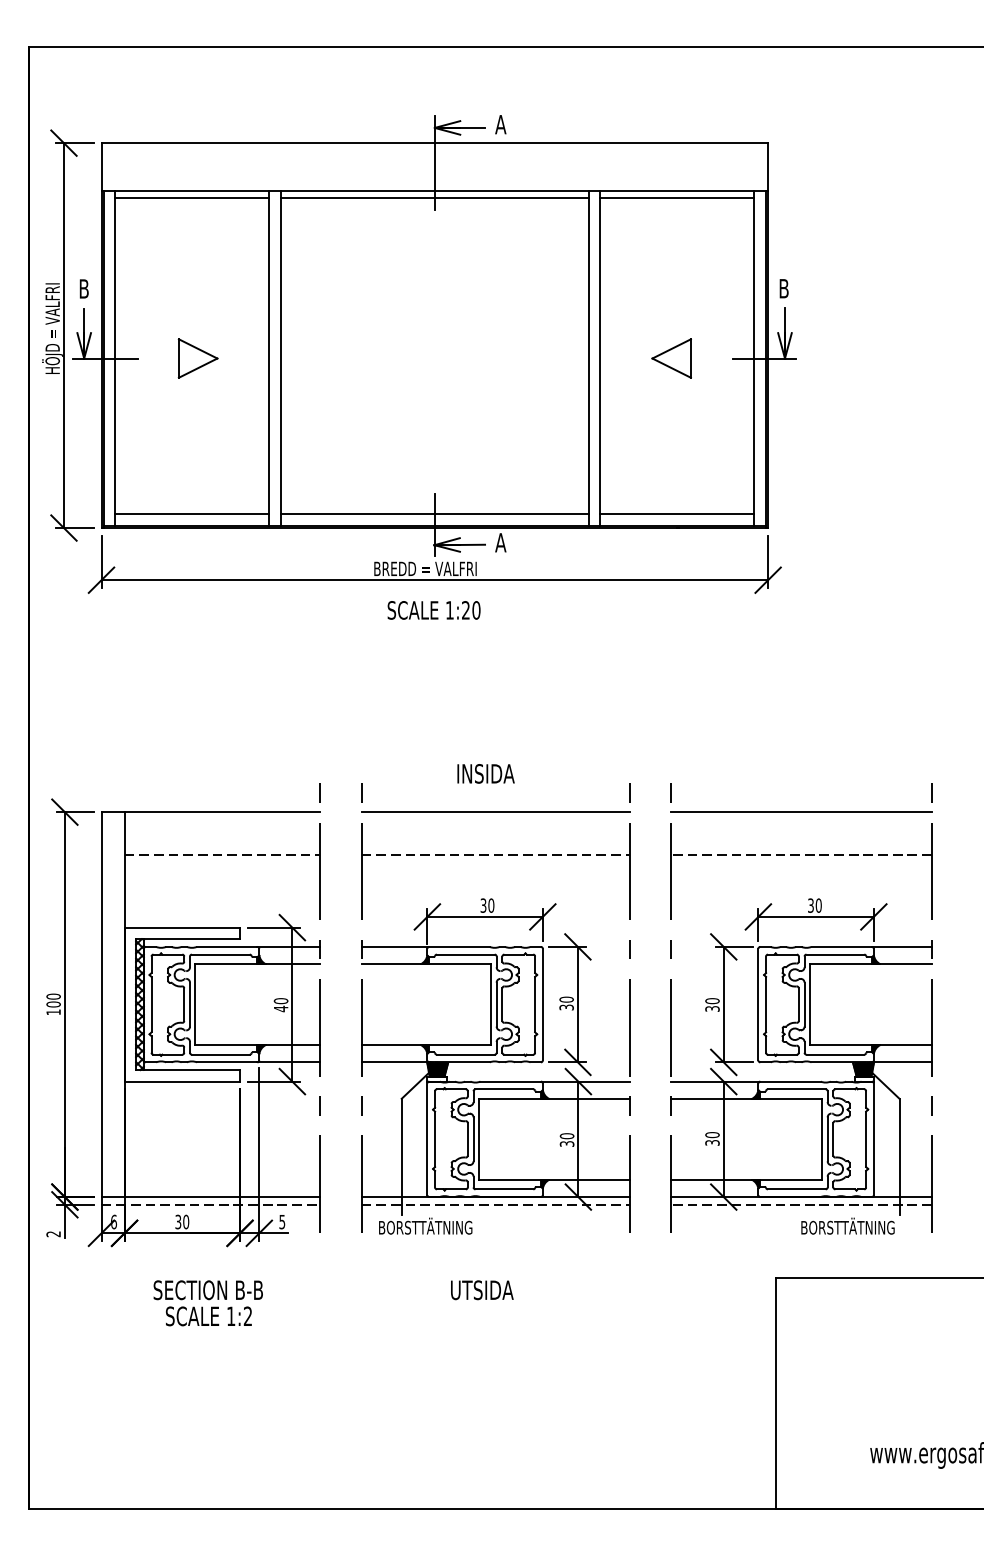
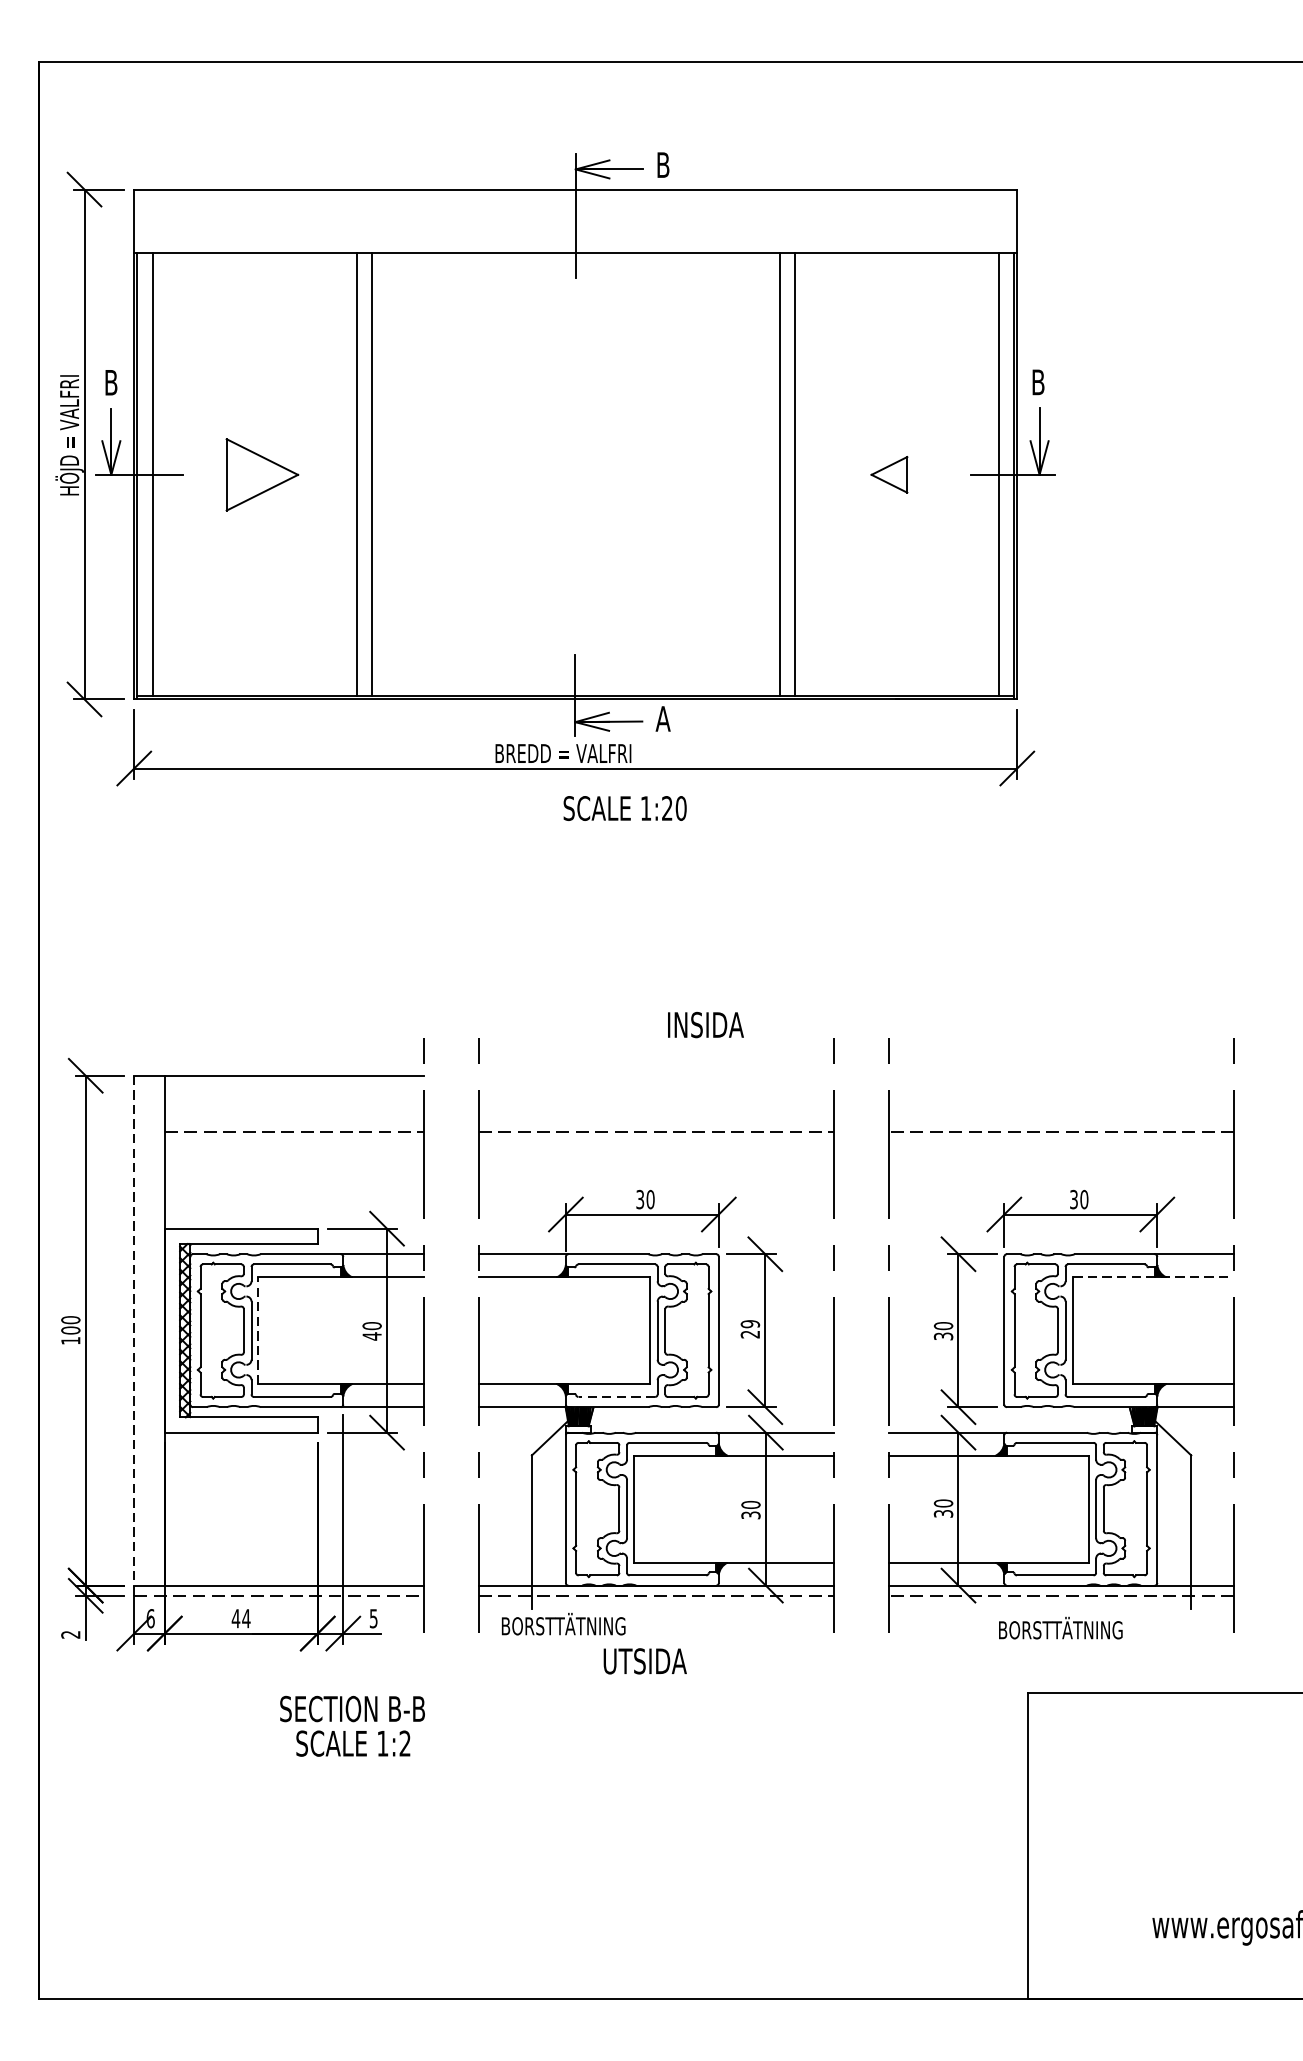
text: (500, 124) -> (662, 164), A -> B
line: (192, 197) -> (254, 261), removed
line: (434, 197) -> (575, 261), removed
line: (677, 197) -> (897, 261), removed
part: (197, 358) -> (261, 474), size x1.4
part: (671, 358) -> (889, 474), size x0.7
line: (192, 514) -> (254, 681), removed
line: (434, 514) -> (575, 681), removed
line: (677, 514) -> (897, 681), removed
text: (433, 610) -> (624, 808), moved
text: (485, 773) -> (705, 1024), moved
line: (495, 812) -> (656, 1076), removed
line: (801, 812) -> (1061, 1076), removed
line: (871, 964) -> (1154, 1277), solid -> dashed
text: (566, 1003) -> (750, 1329), 30 -> 29
line: (195, 1004) -> (258, 1330), solid -> dashed
line: (101, 1005) -> (134, 1331), solid -> dashed
line: (465, 1054) -> (616, 1396), solid -> dashed
text: (182, 1221) -> (241, 1617), 30 -> 44
text: (847, 1225) -> (1060, 1627), moved
text: (482, 1290) -> (645, 1661), moved
text: (207, 1303) -> (351, 1726), moved

